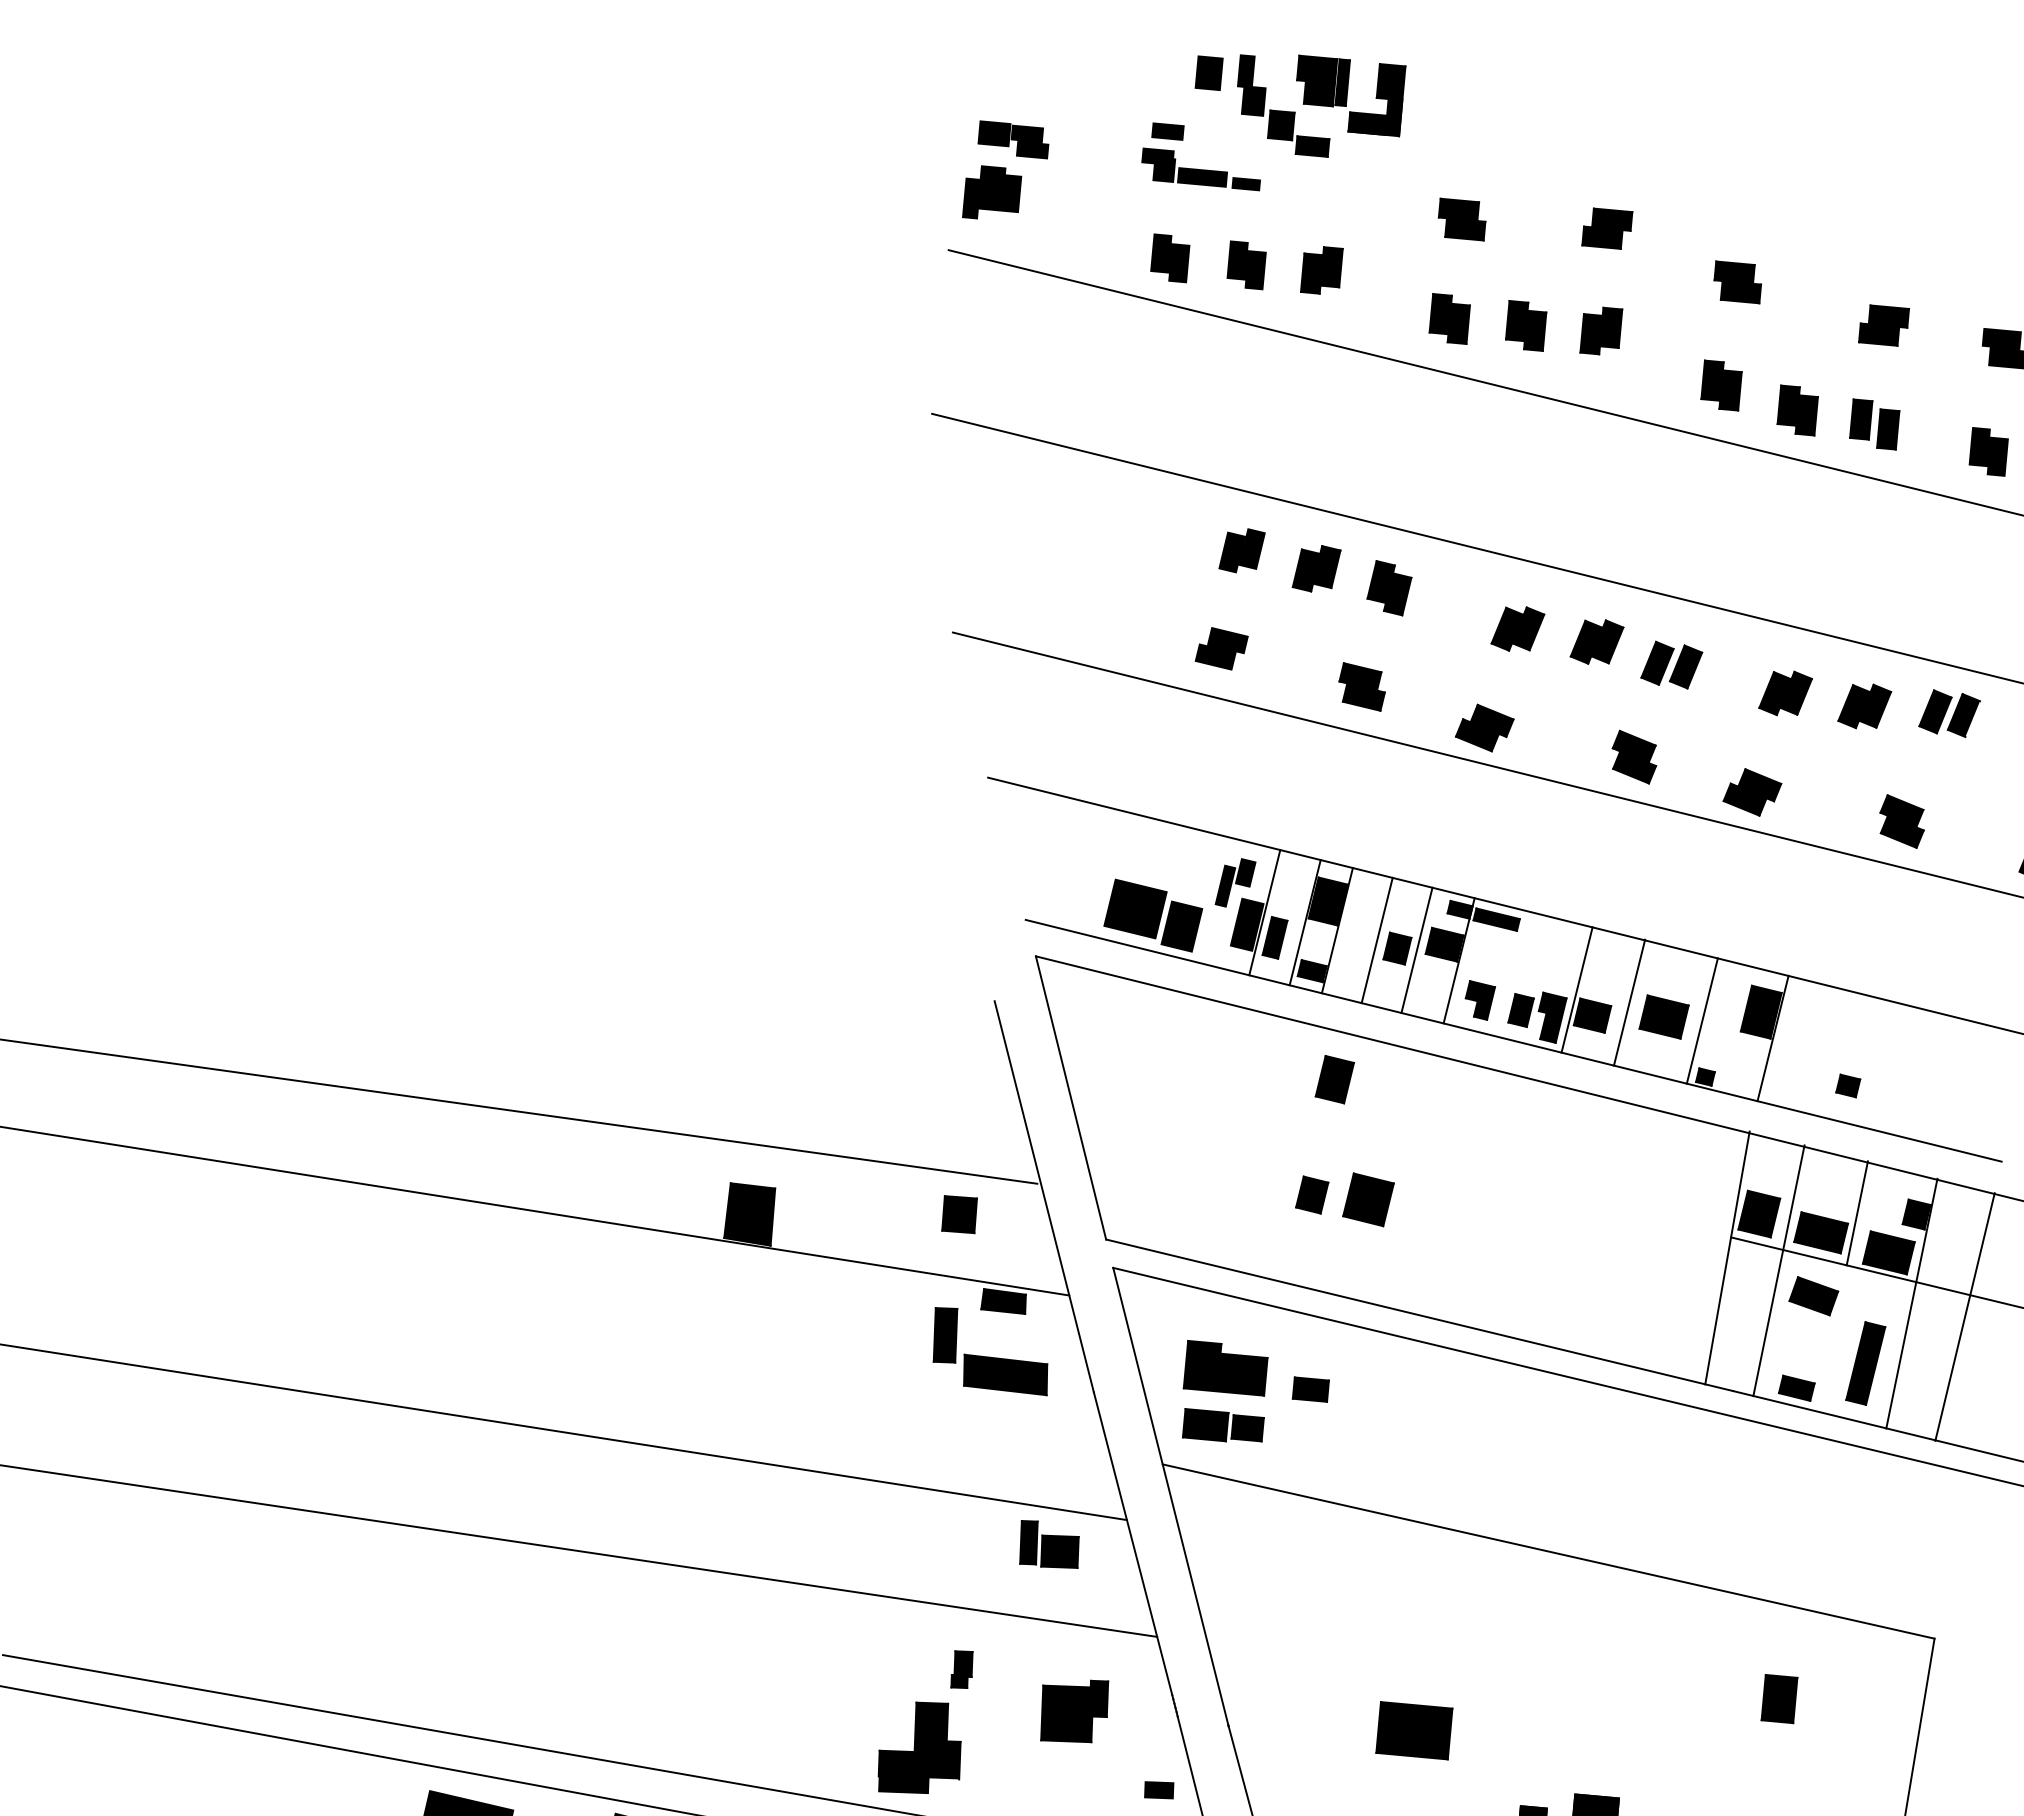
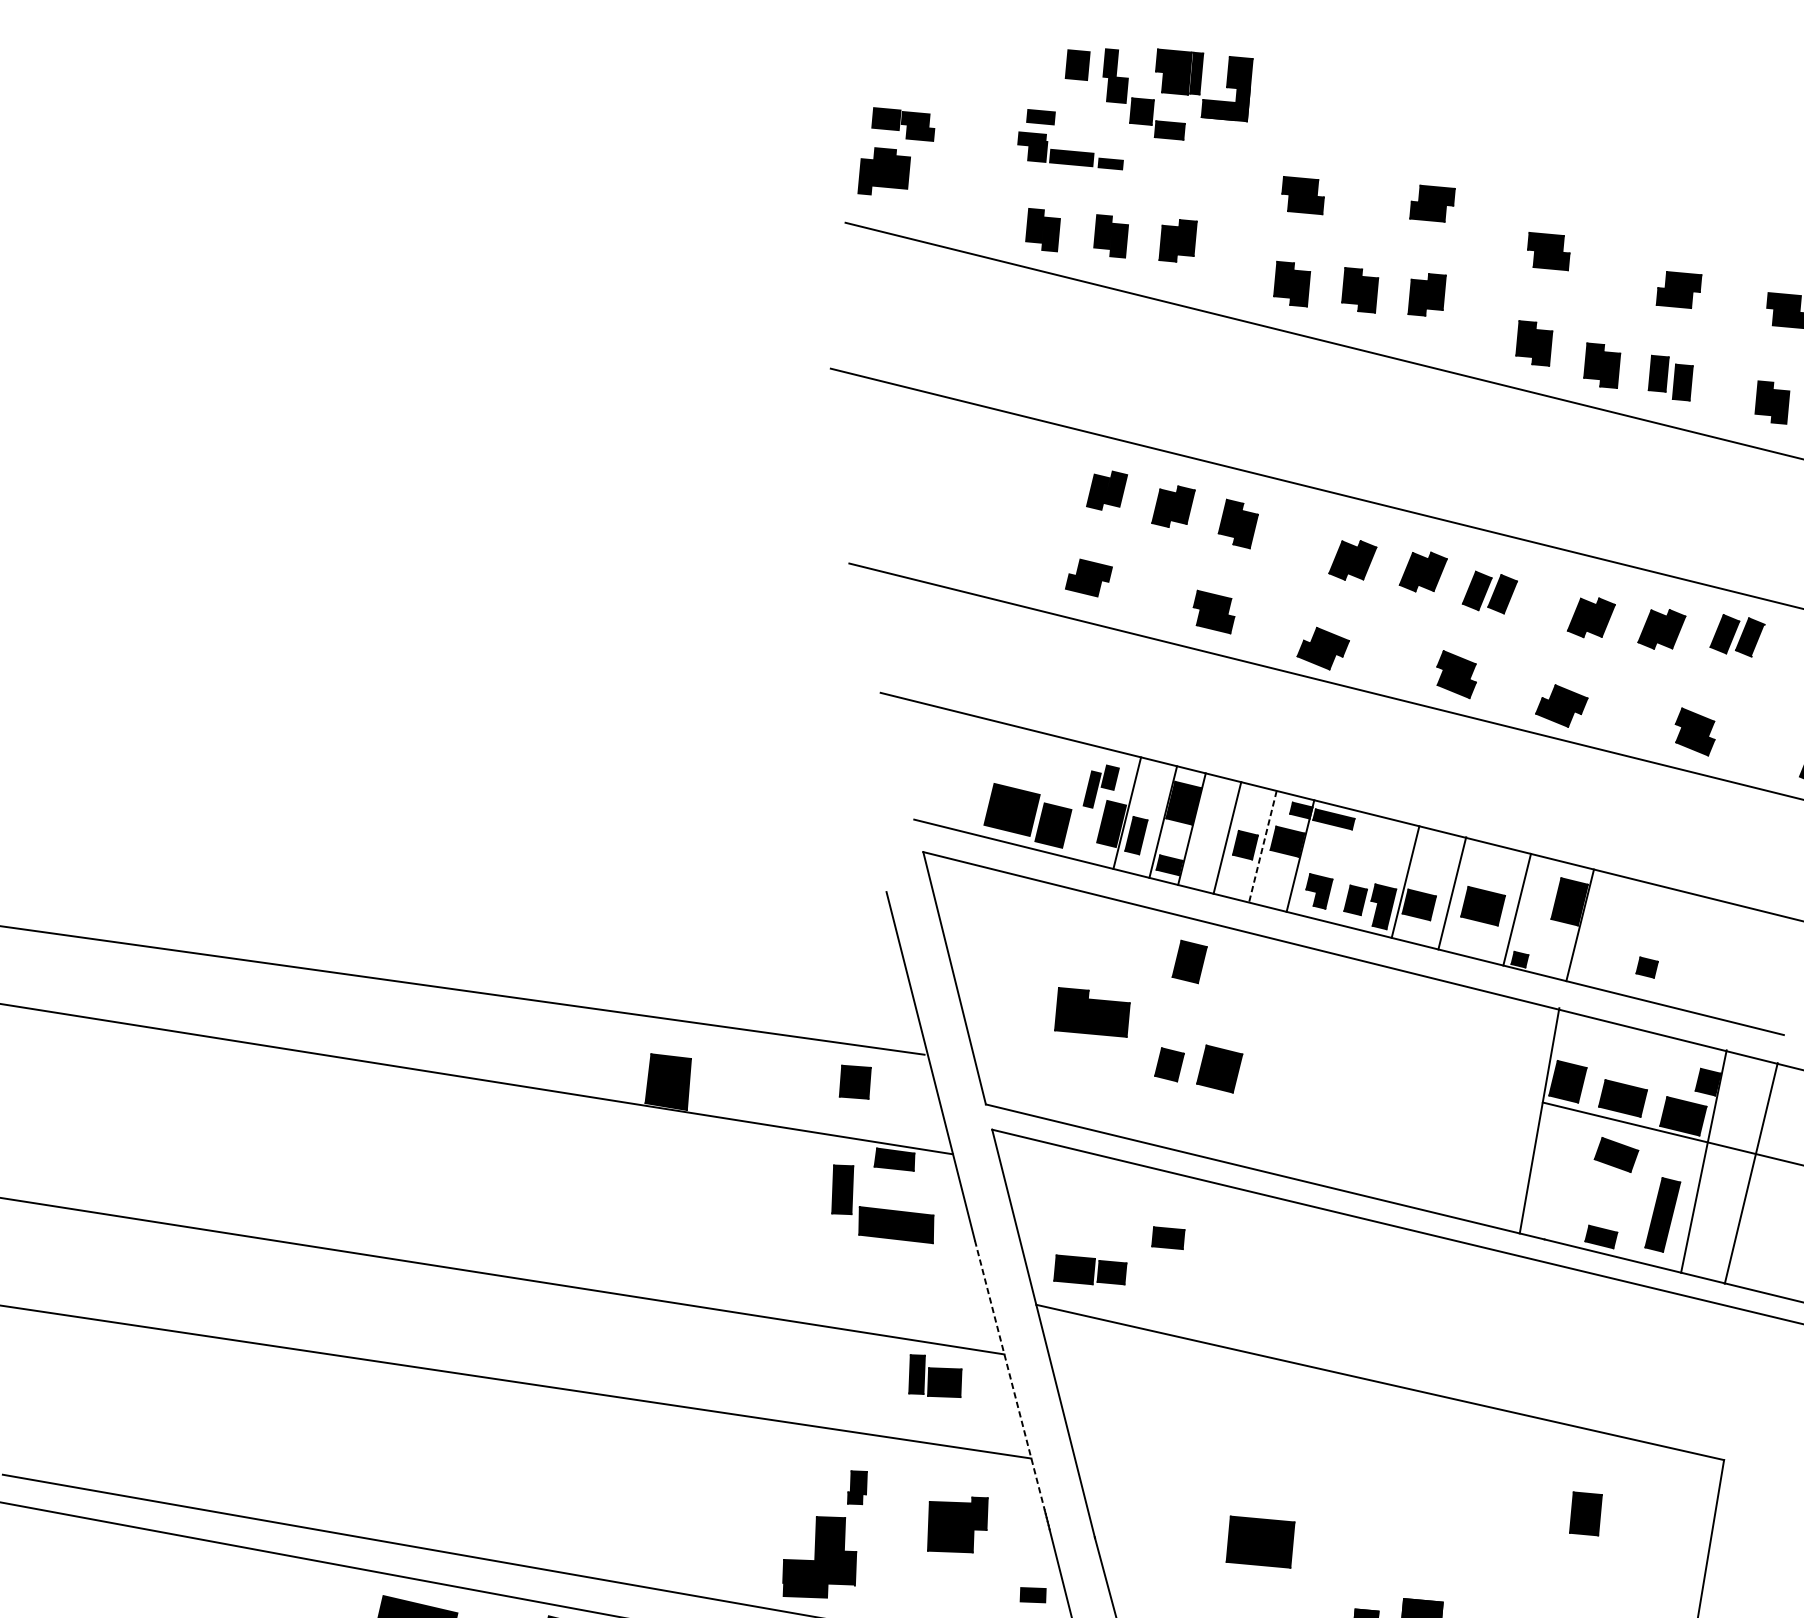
line: (1416, 950) -> (1262, 846), solid -> dashed
line: (1856, 1213) -> (1654, 1081), removed
line: (1778, 1270) -> (1585, 1132), removed
part: (1225, 1368) -> (1092, 1012), moved
line: (1133, 1544) -> (1010, 1376), solid -> dashed

